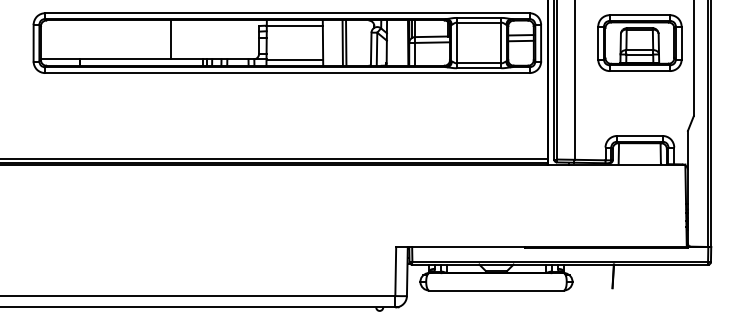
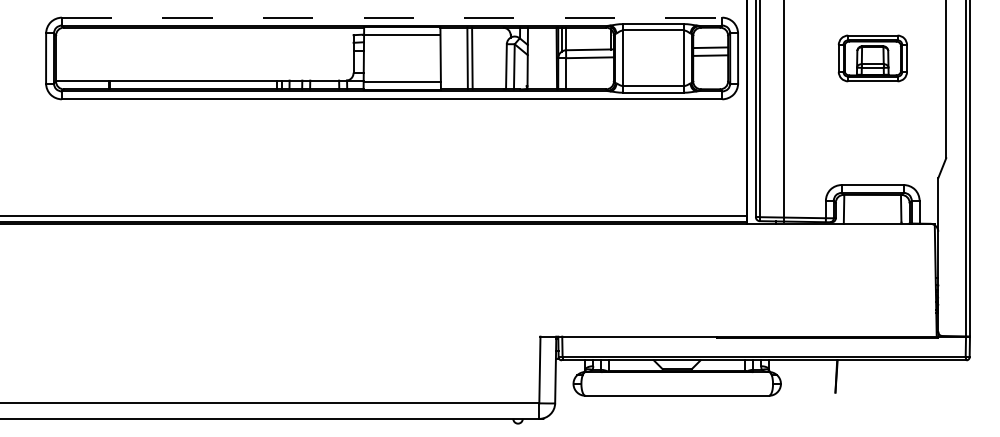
line: (287, 13) -> (392, 17), solid -> dashed
line: (171, 39) -> (233, 53), removed
part: (639, 43) -> (872, 58), size x0.6

